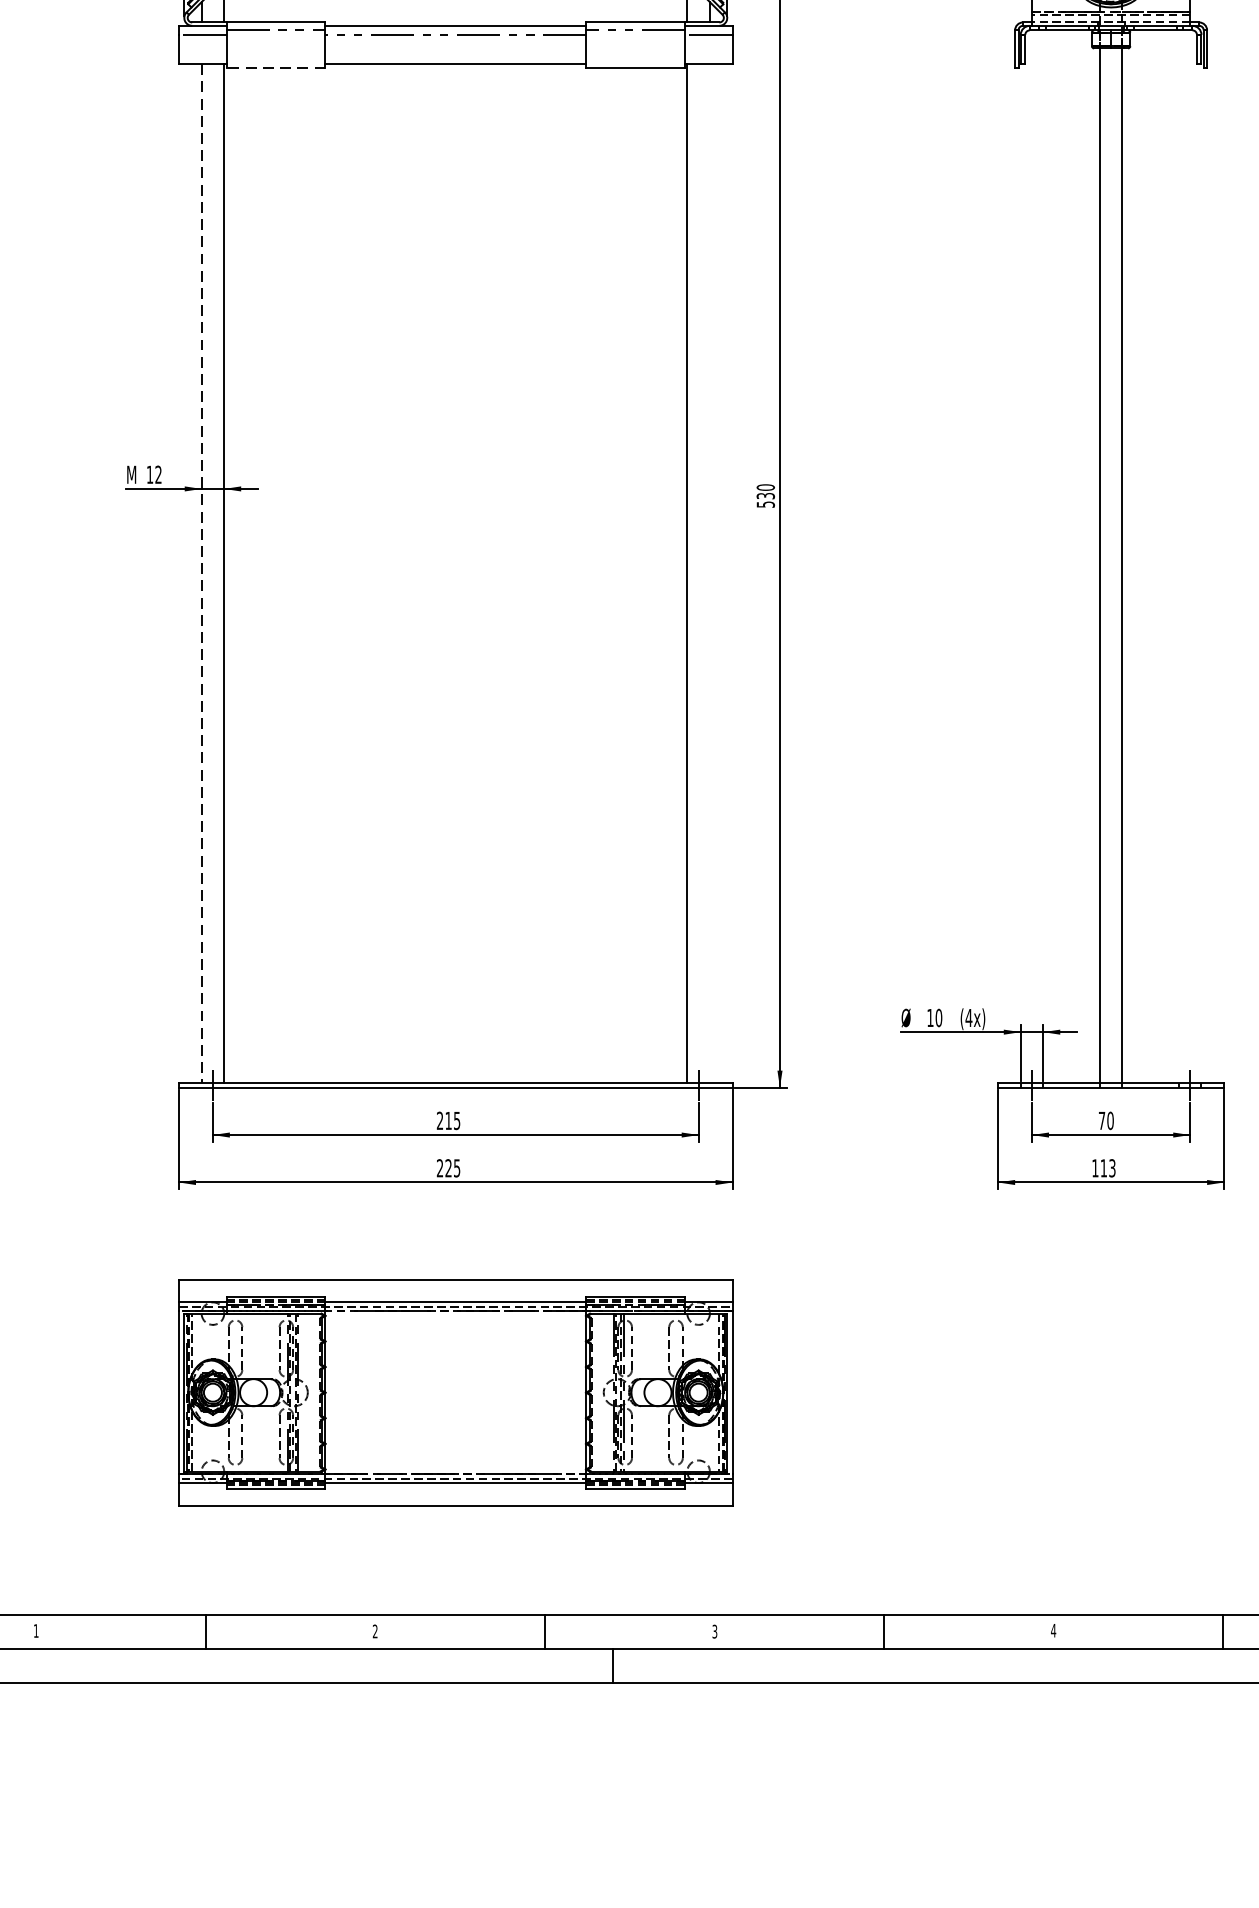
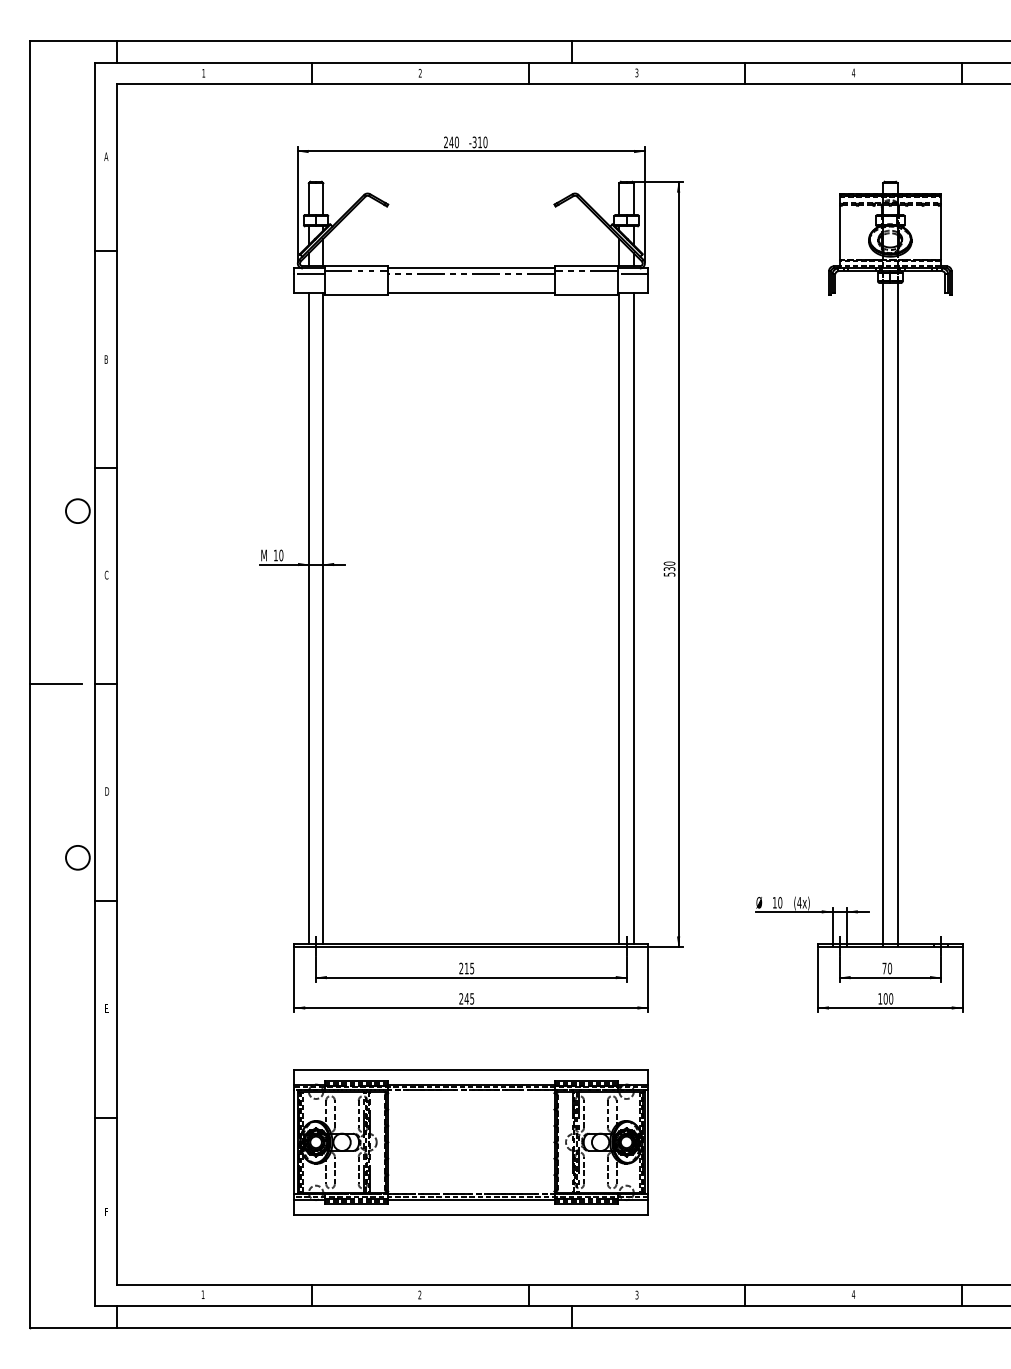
line: (276, 68) -> (356, 295), dashed -> solid
text: (158, 474) -> (281, 555), 12 -> 10
line: (201, 573) -> (308, 618), dashed -> solid
line: (709, 573) -> (633, 618), added
text: (448, 1167) -> (466, 998), 225 -> 245
text: (1108, 1167) -> (888, 998), 113 -> 100

